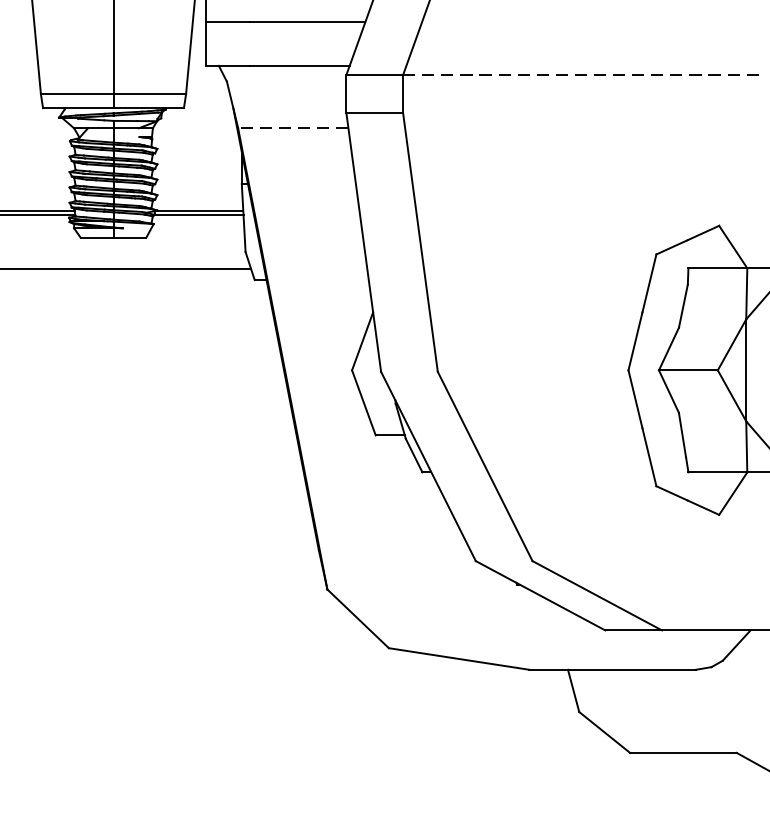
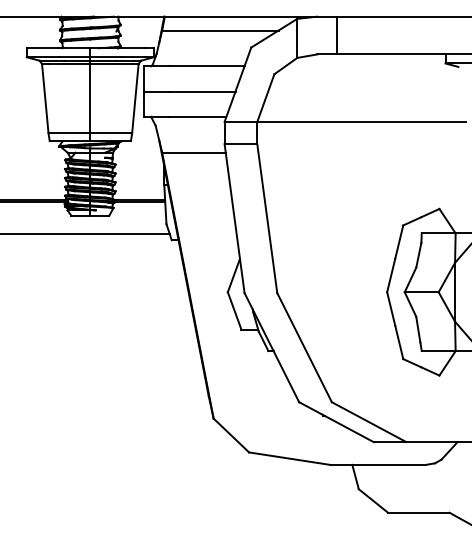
line: (583, 75) -> (361, 122), dashed -> solid
line: (292, 127) -> (193, 152), dashed -> solid

